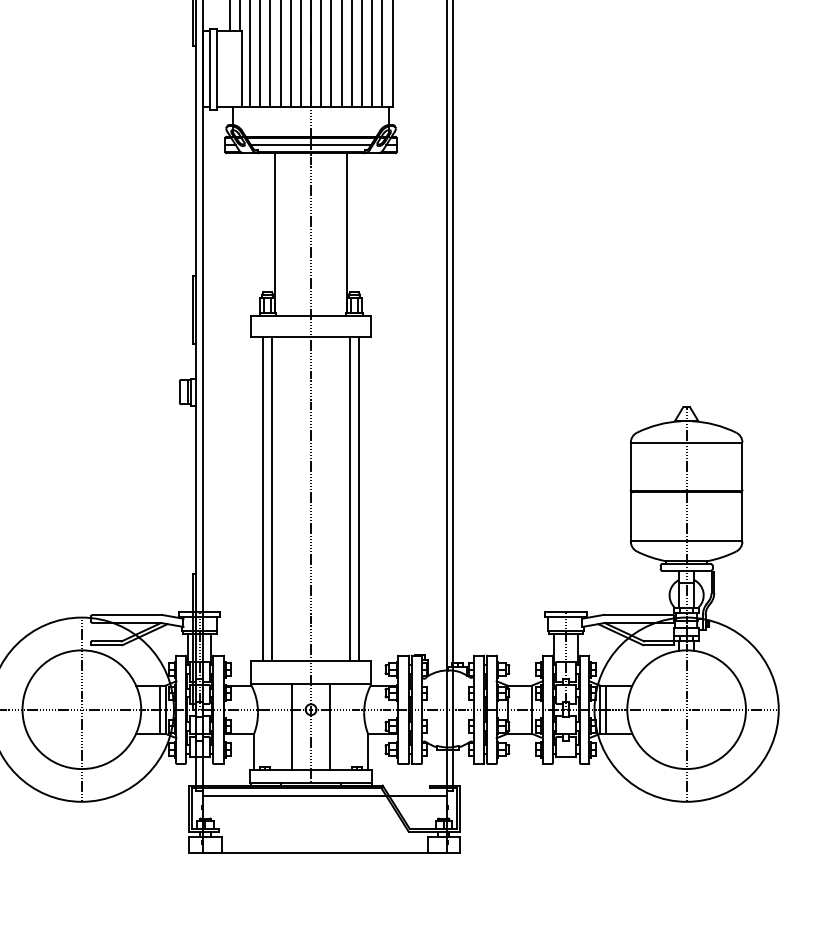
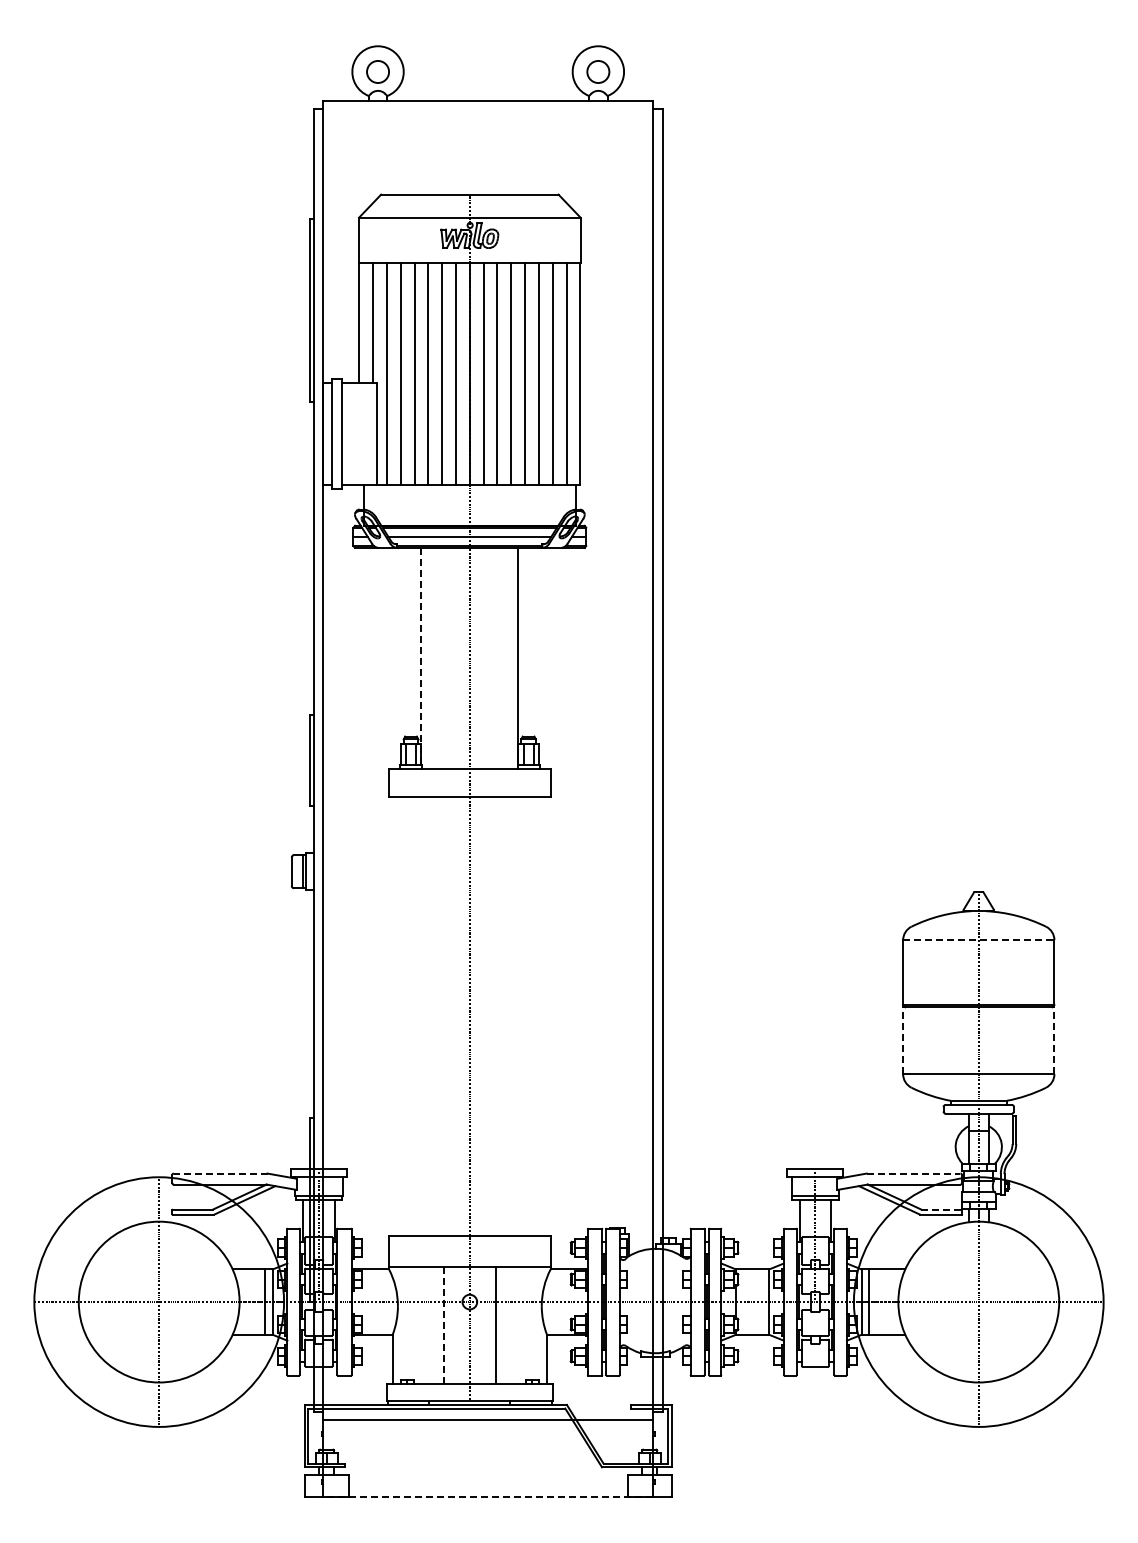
line: (275, 233) -> (421, 656), solid -> dashed
line: (686, 442) -> (978, 940), solid -> dashed
line: (263, 498) -> (405, 1016), removed
line: (271, 498) -> (416, 1016), removed
line: (349, 498) -> (522, 1016), removed
line: (358, 498) -> (534, 1016), removed
line: (631, 516) -> (903, 1040), solid -> dashed
line: (742, 516) -> (1054, 1040), solid -> dashed
line: (127, 614) -> (220, 1173), solid -> dashed
line: (638, 614) -> (913, 1173), solid -> dashed
line: (659, 641) -> (941, 1209), solid -> dashed
line: (292, 727) -> (444, 1326), solid -> dashed
line: (324, 853) -> (487, 1496), solid -> dashed

